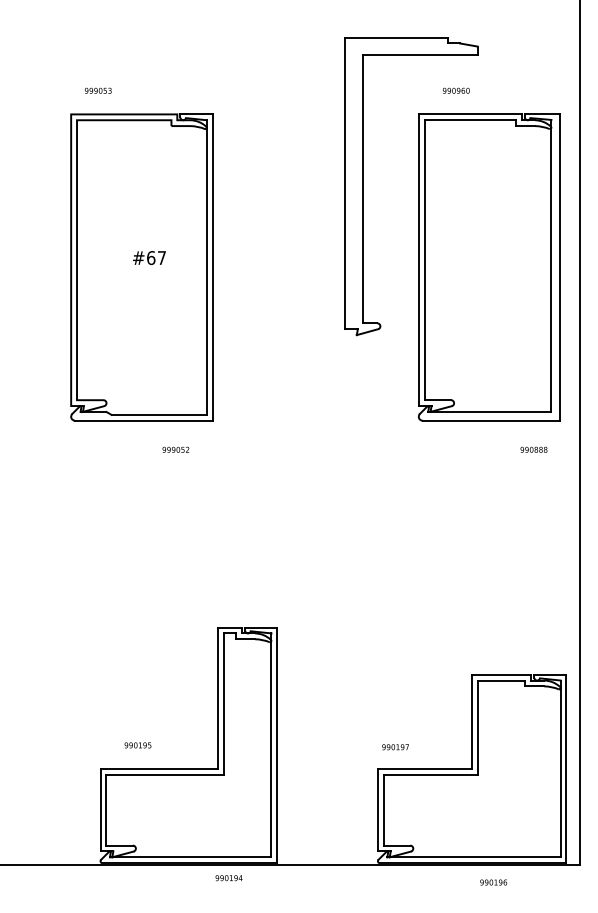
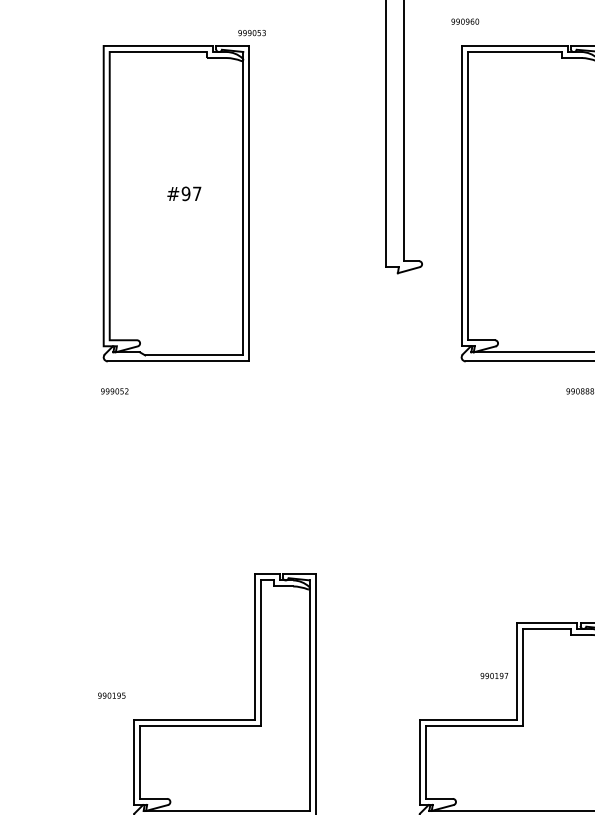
text: (97, 90) -> (251, 32), moved
text: (455, 90) -> (464, 21), moved
text: (151, 258) -> (186, 194), #67 -> #97
text: (175, 449) -> (114, 391), moved
text: (137, 745) -> (111, 695), moved
text: (395, 747) -> (494, 676), moved

